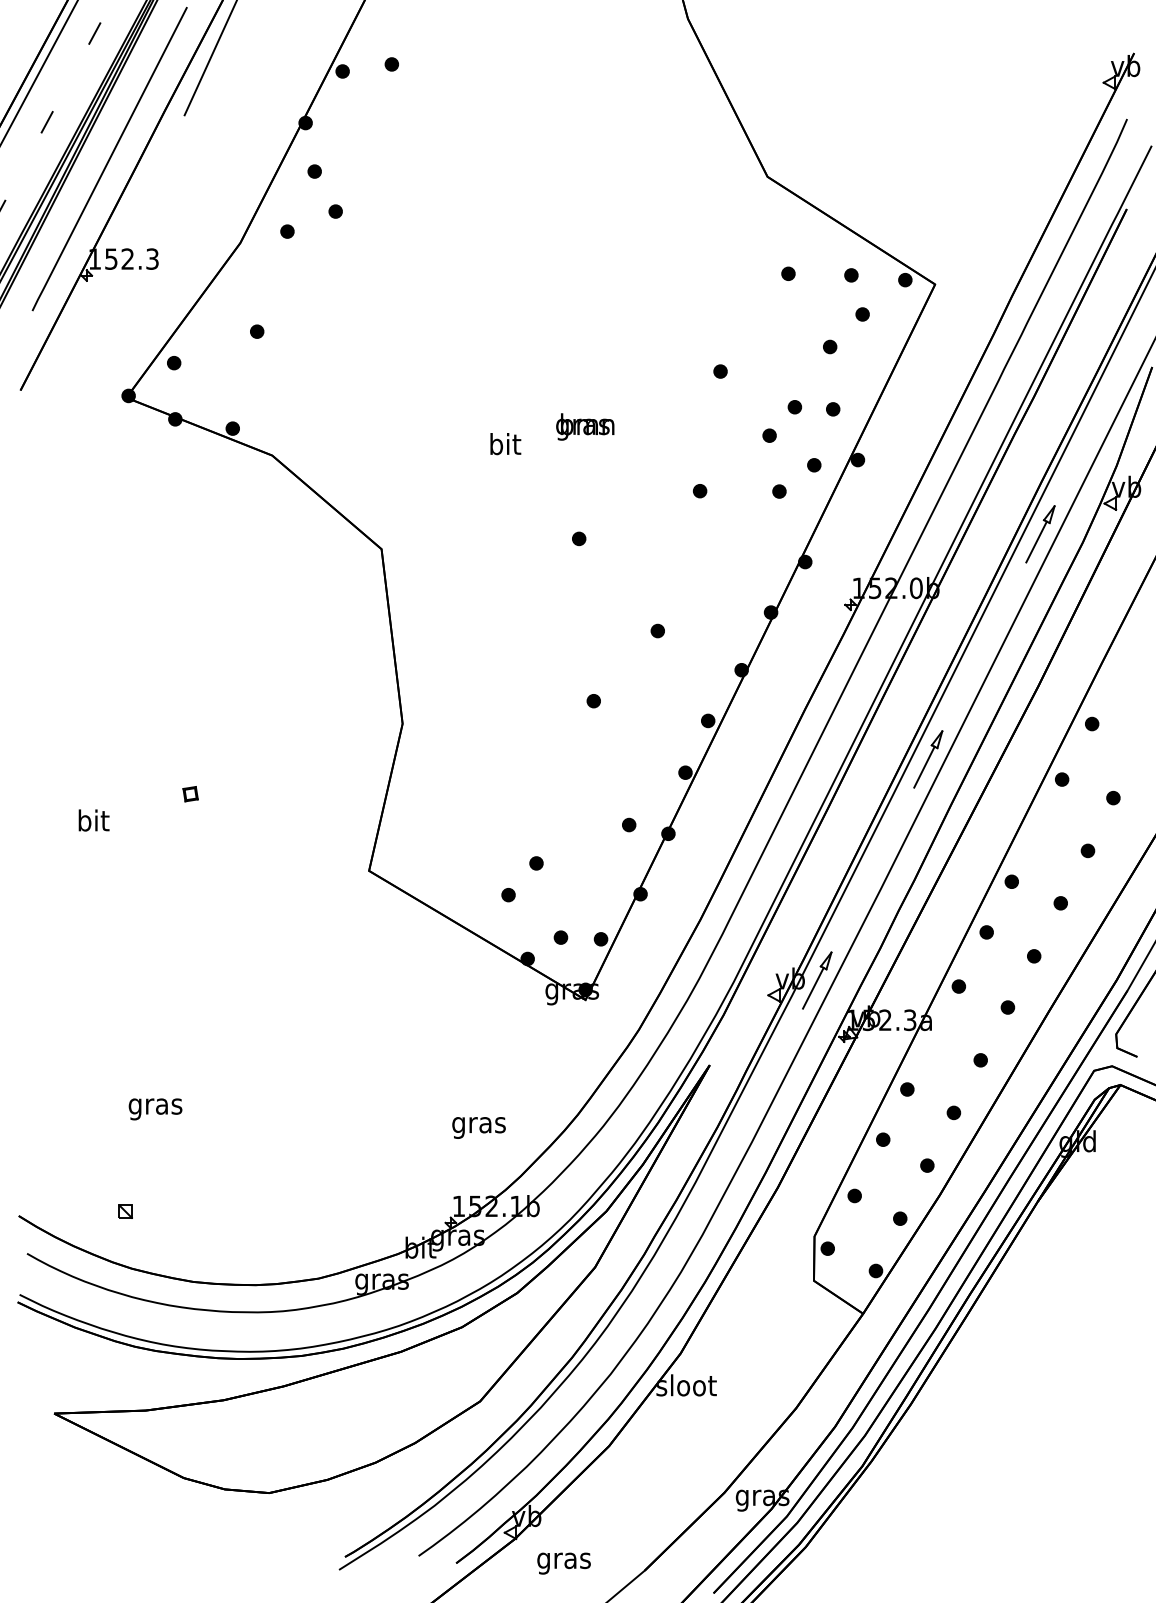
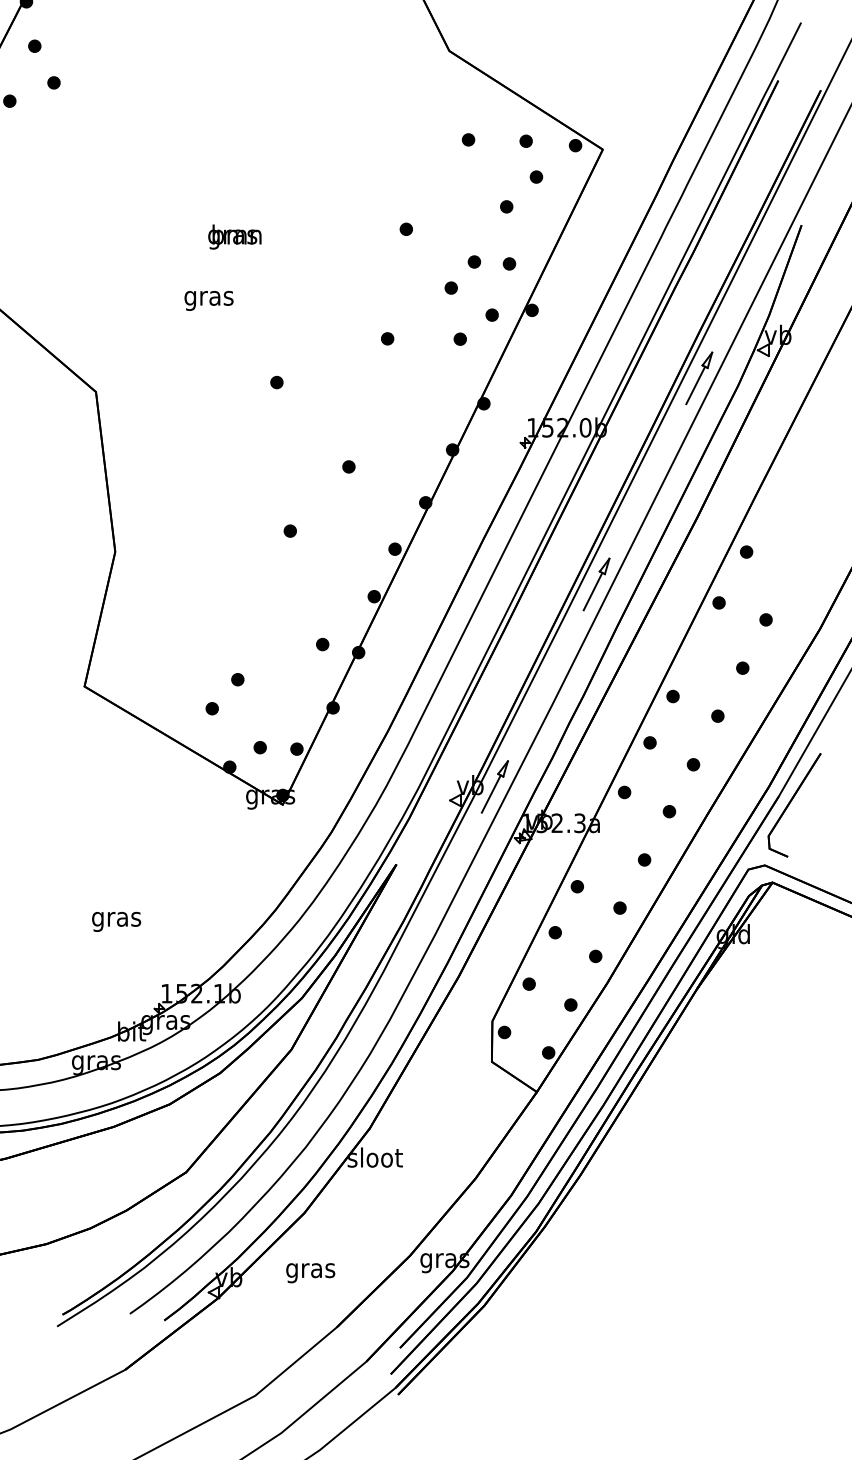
text: (585, 426) -> (235, 236), moved
text: (504, 446) -> (208, 297), bit -> gras
text: (478, 1127) -> (116, 921), moved
text: (563, 1563) -> (310, 1273), moved

